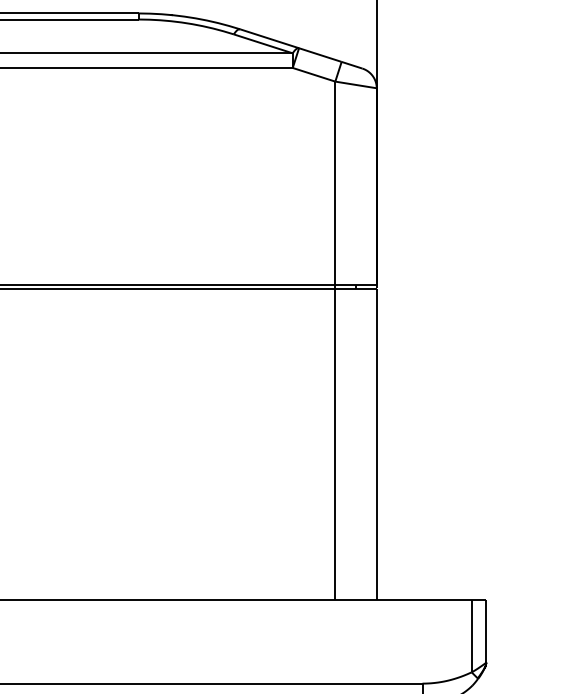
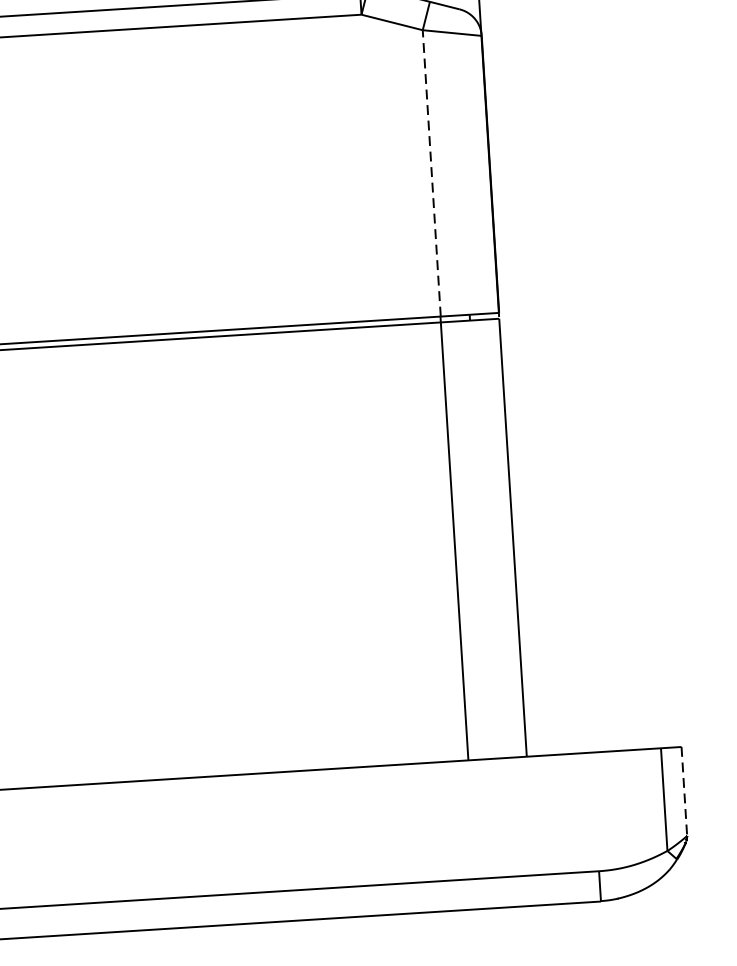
line: (335, 183) -> (432, 173), solid -> dashed
line: (486, 631) -> (684, 792), solid -> dashed

